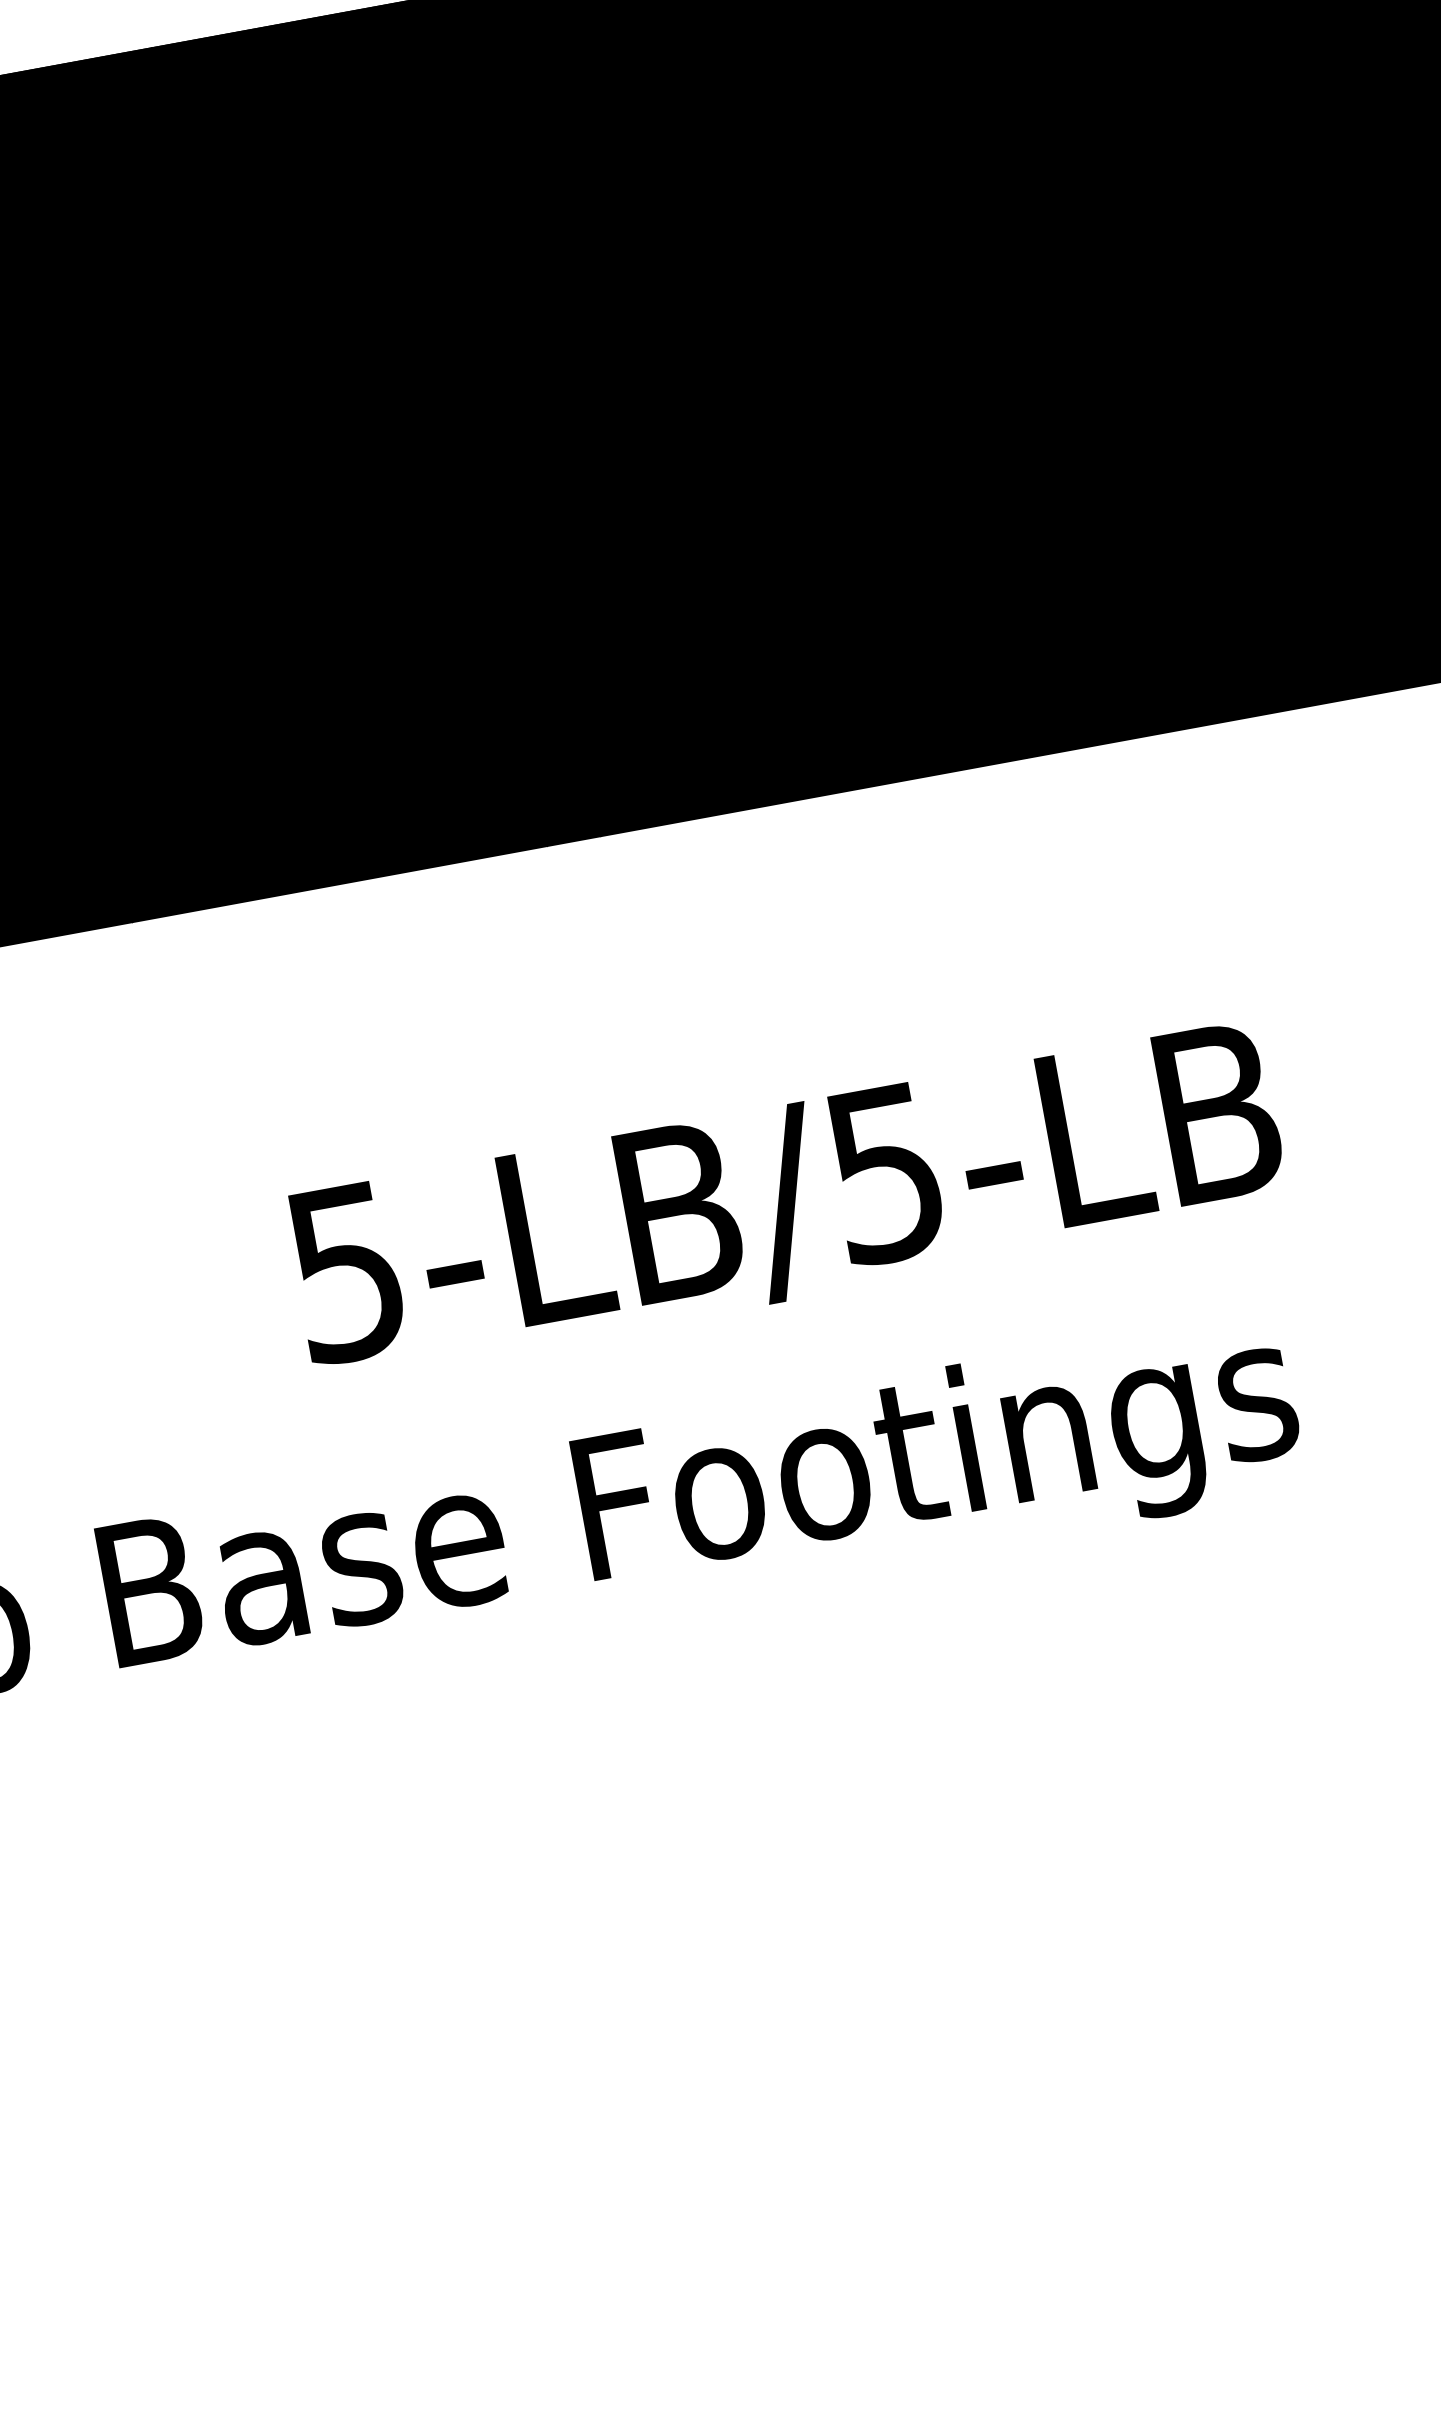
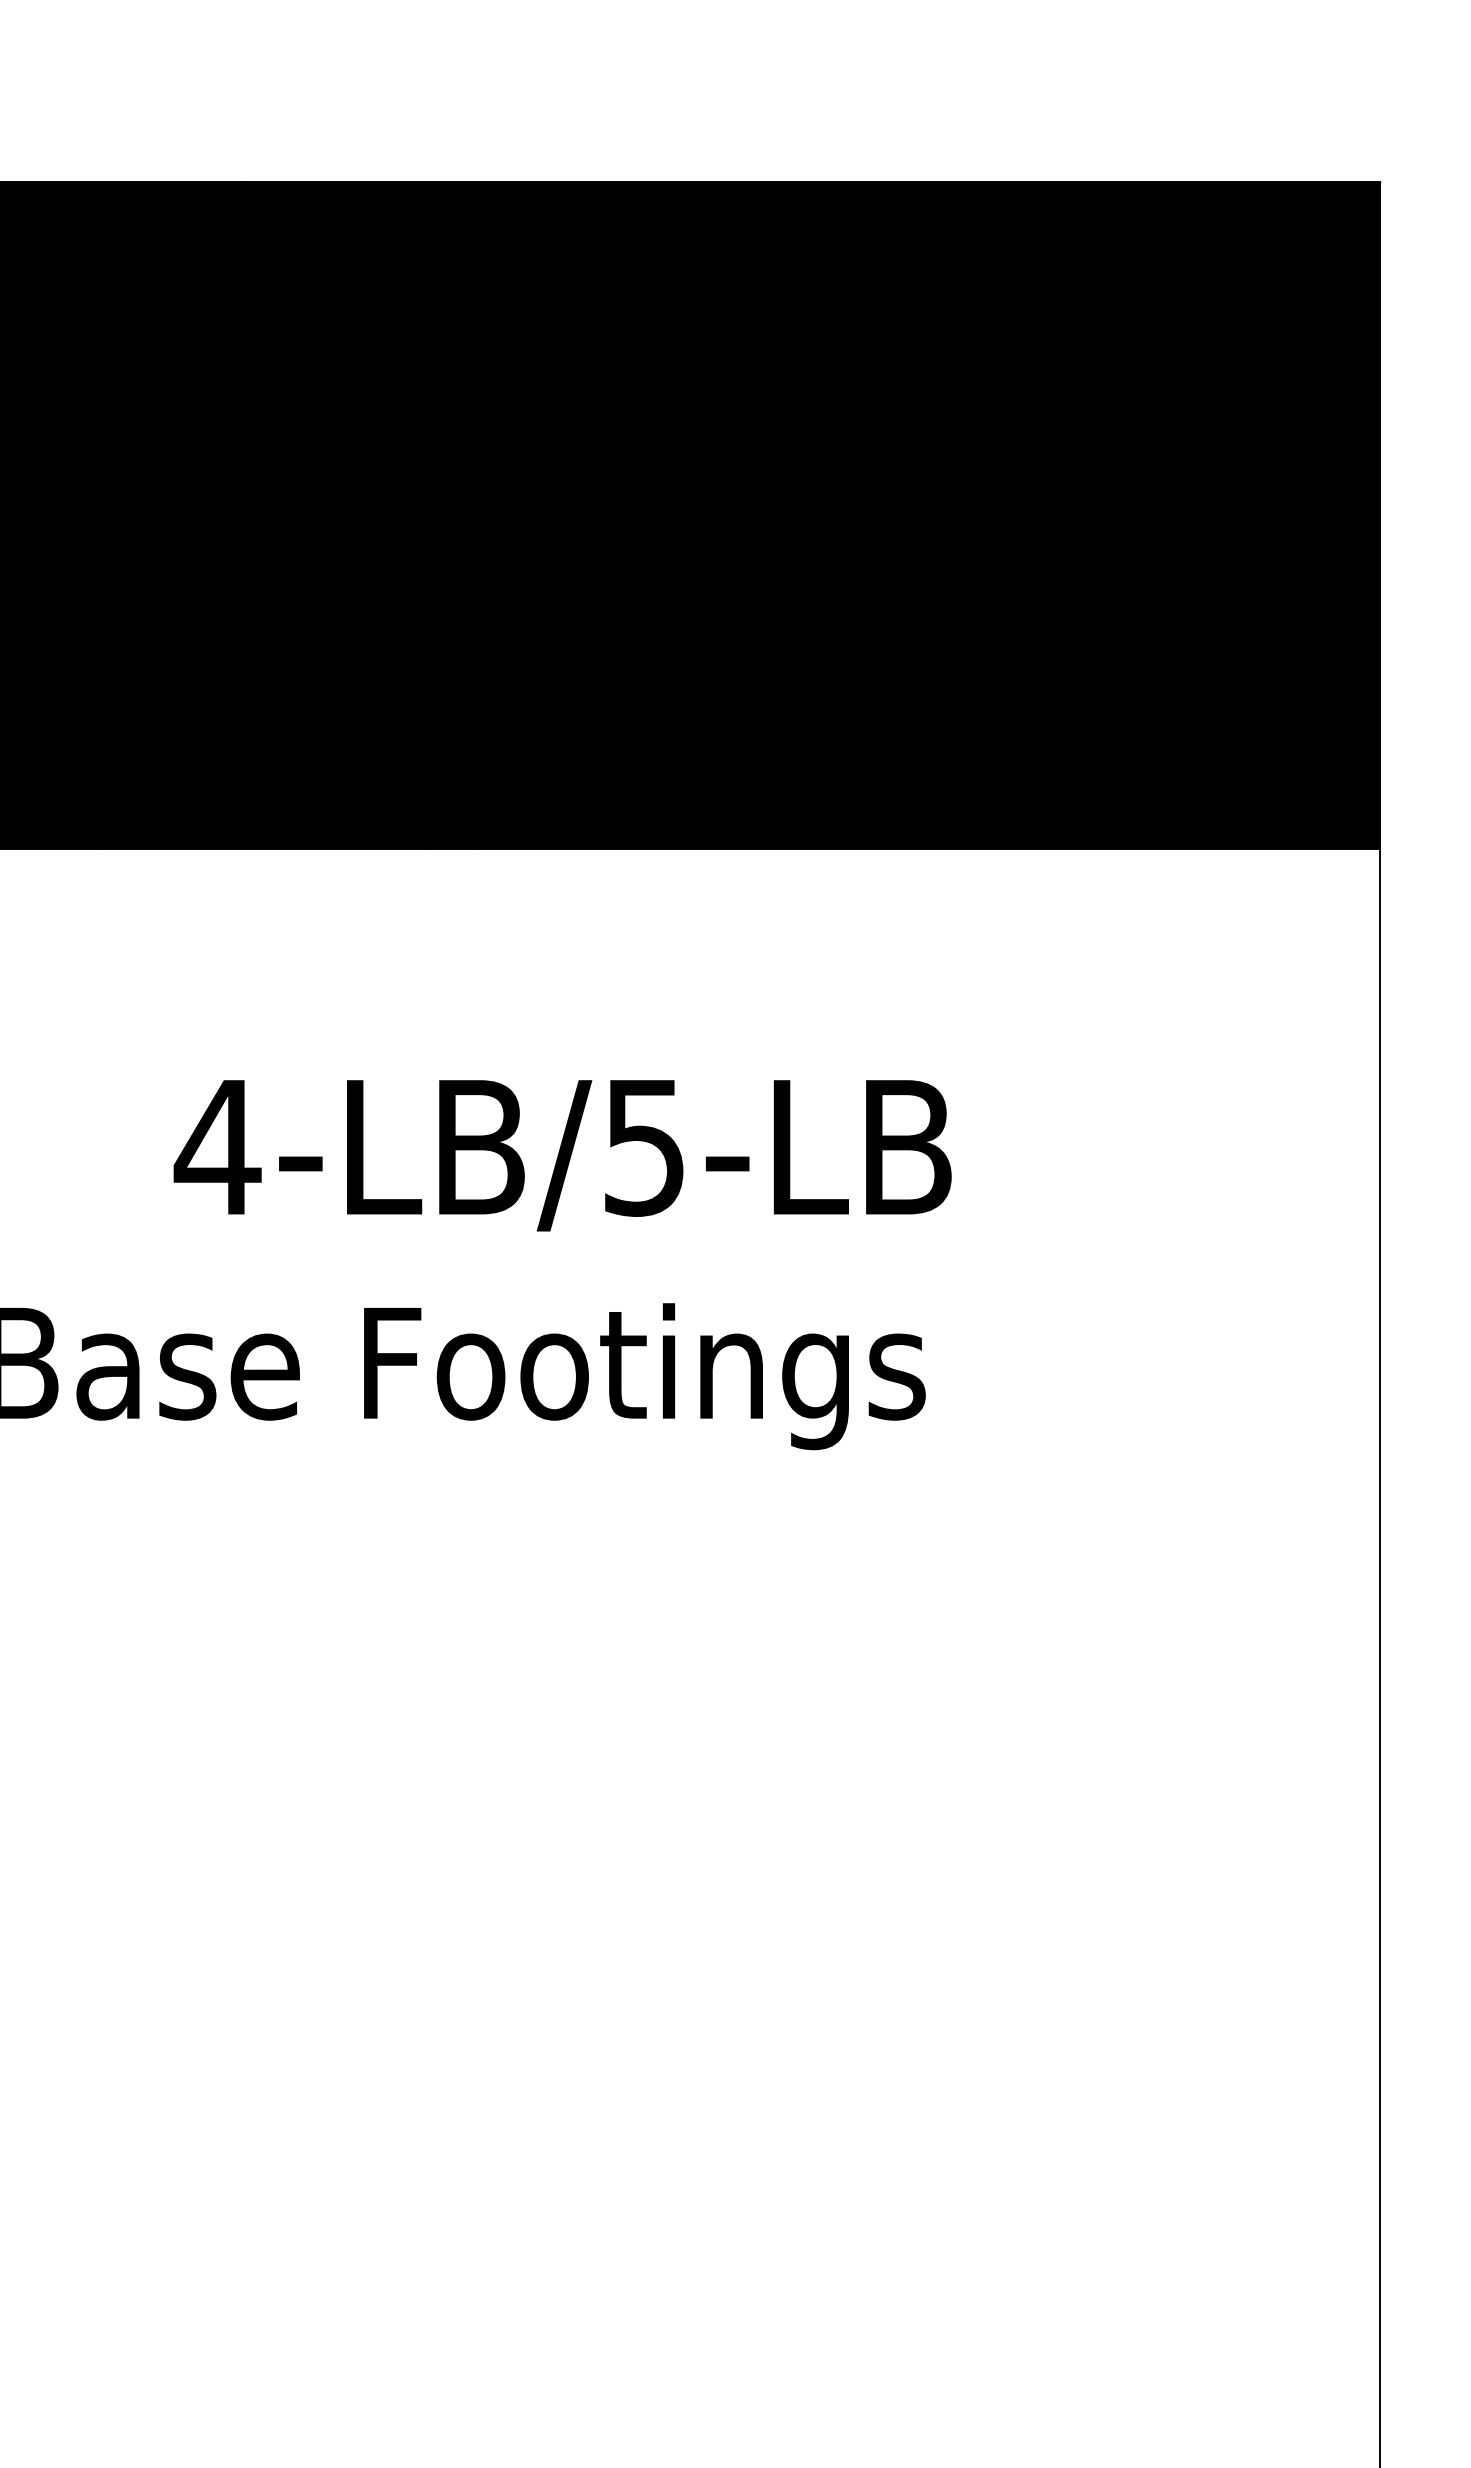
text: (346, 1274) -> (217, 1148), 5-LB/5-LB -> 4-LB/5-LB

